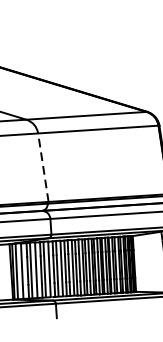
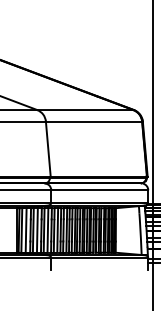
line: (43, 168) -> (48, 149), dashed -> solid

